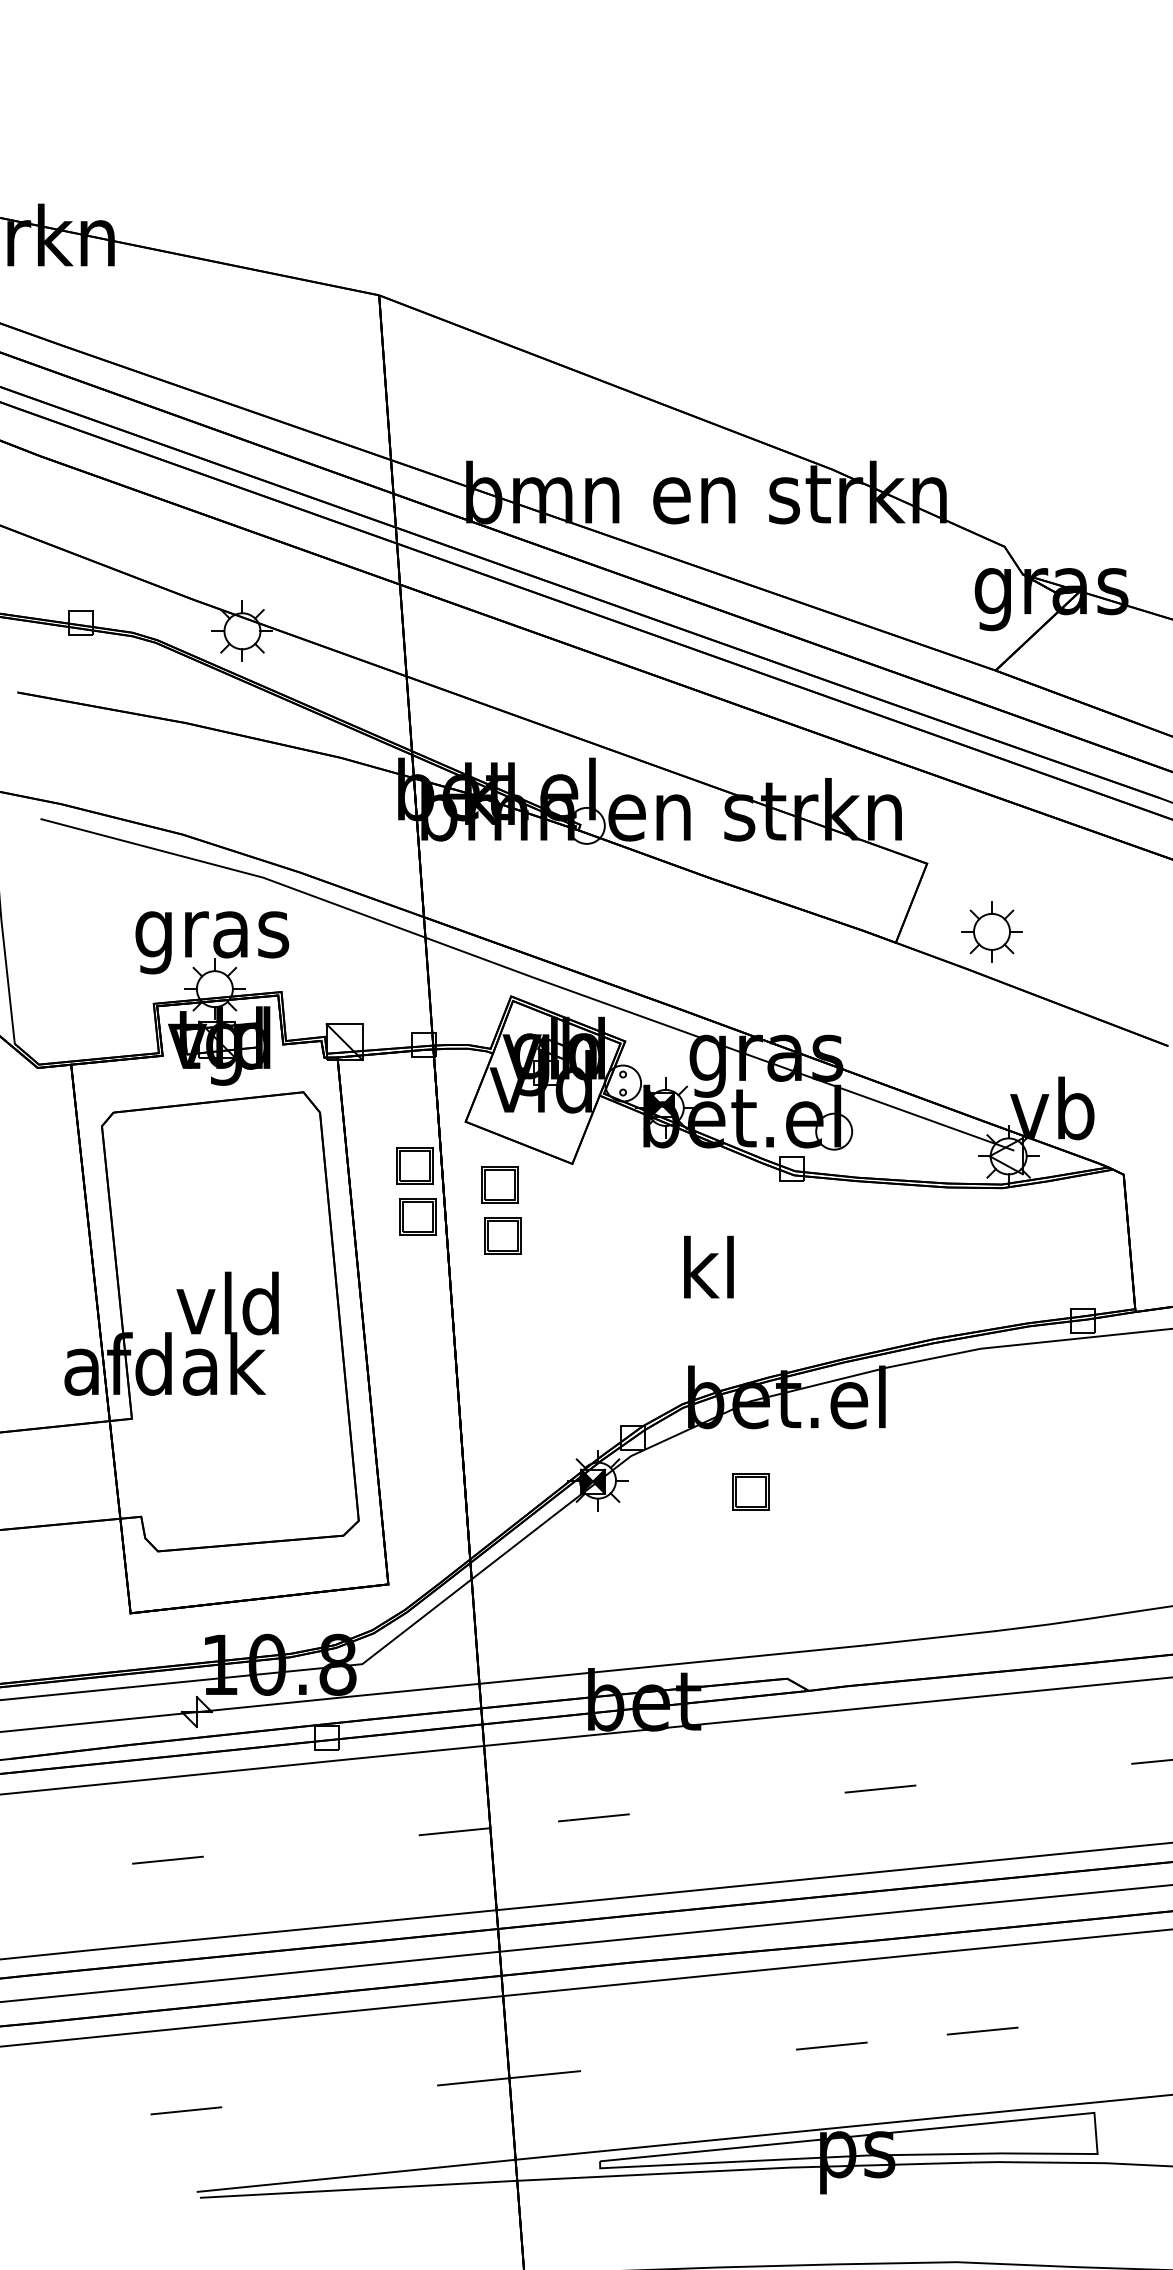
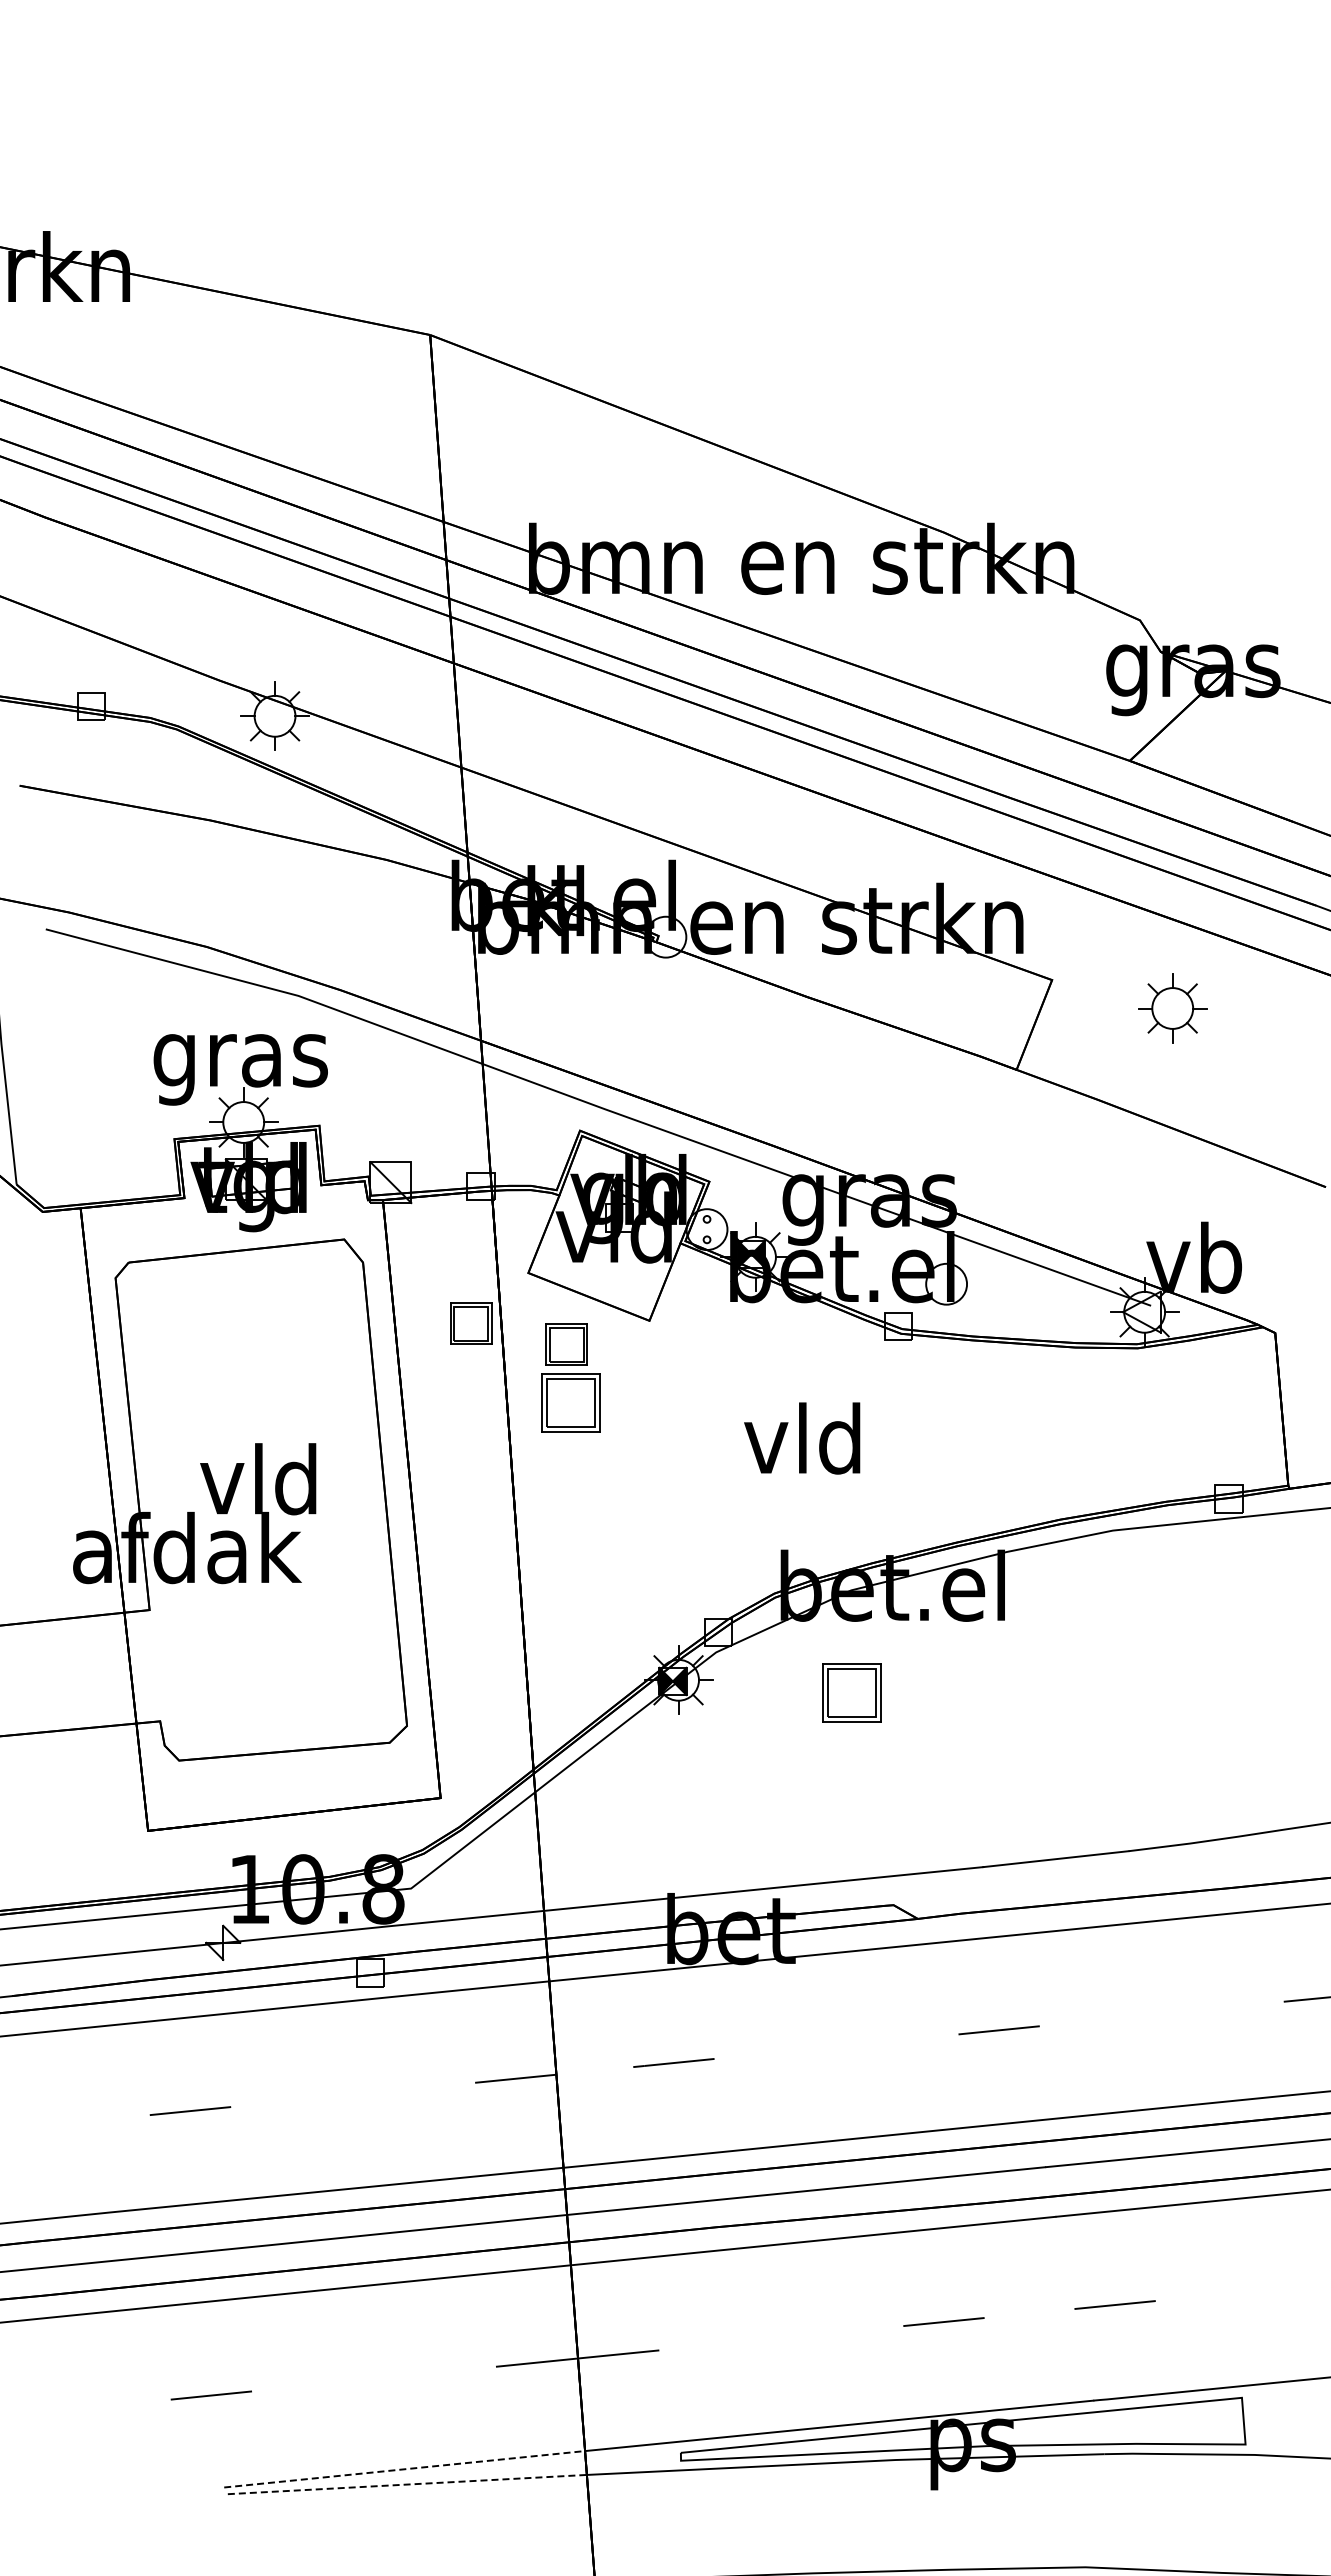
part: (991, 931) -> (1172, 1008), moved
part: (417, 1216) -> (473, 1380), removed
part: (502, 1235) -> (570, 1402), size x1.4
text: (707, 1267) -> (802, 1438), kl -> vld
part: (750, 1492) -> (851, 1693), size x1.4
line: (357, 2176) -> (405, 2469), solid -> dashed
line: (359, 2189) -> (407, 2484), solid -> dashed

